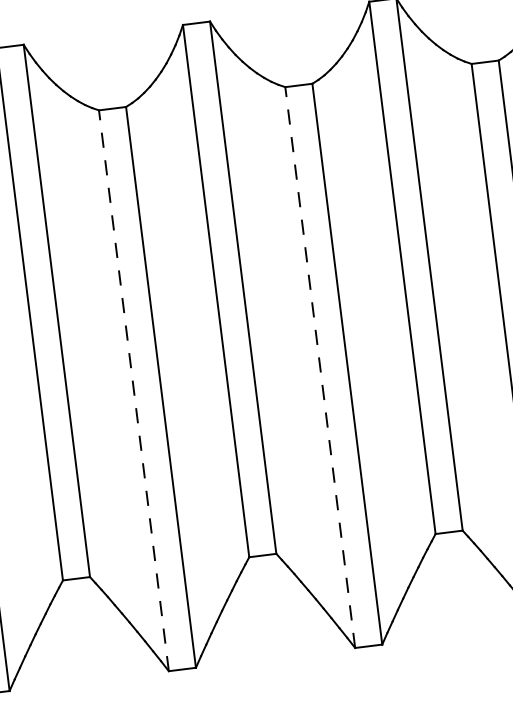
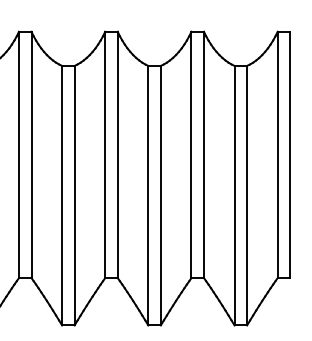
line: (320, 367) -> (148, 195), dashed -> solid
line: (134, 390) -> (62, 195), dashed -> solid

